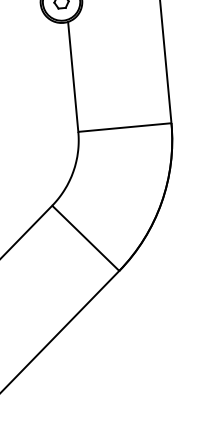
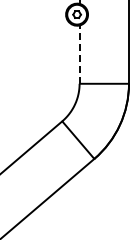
line: (73, 76) -> (79, 54), solid -> dashed

